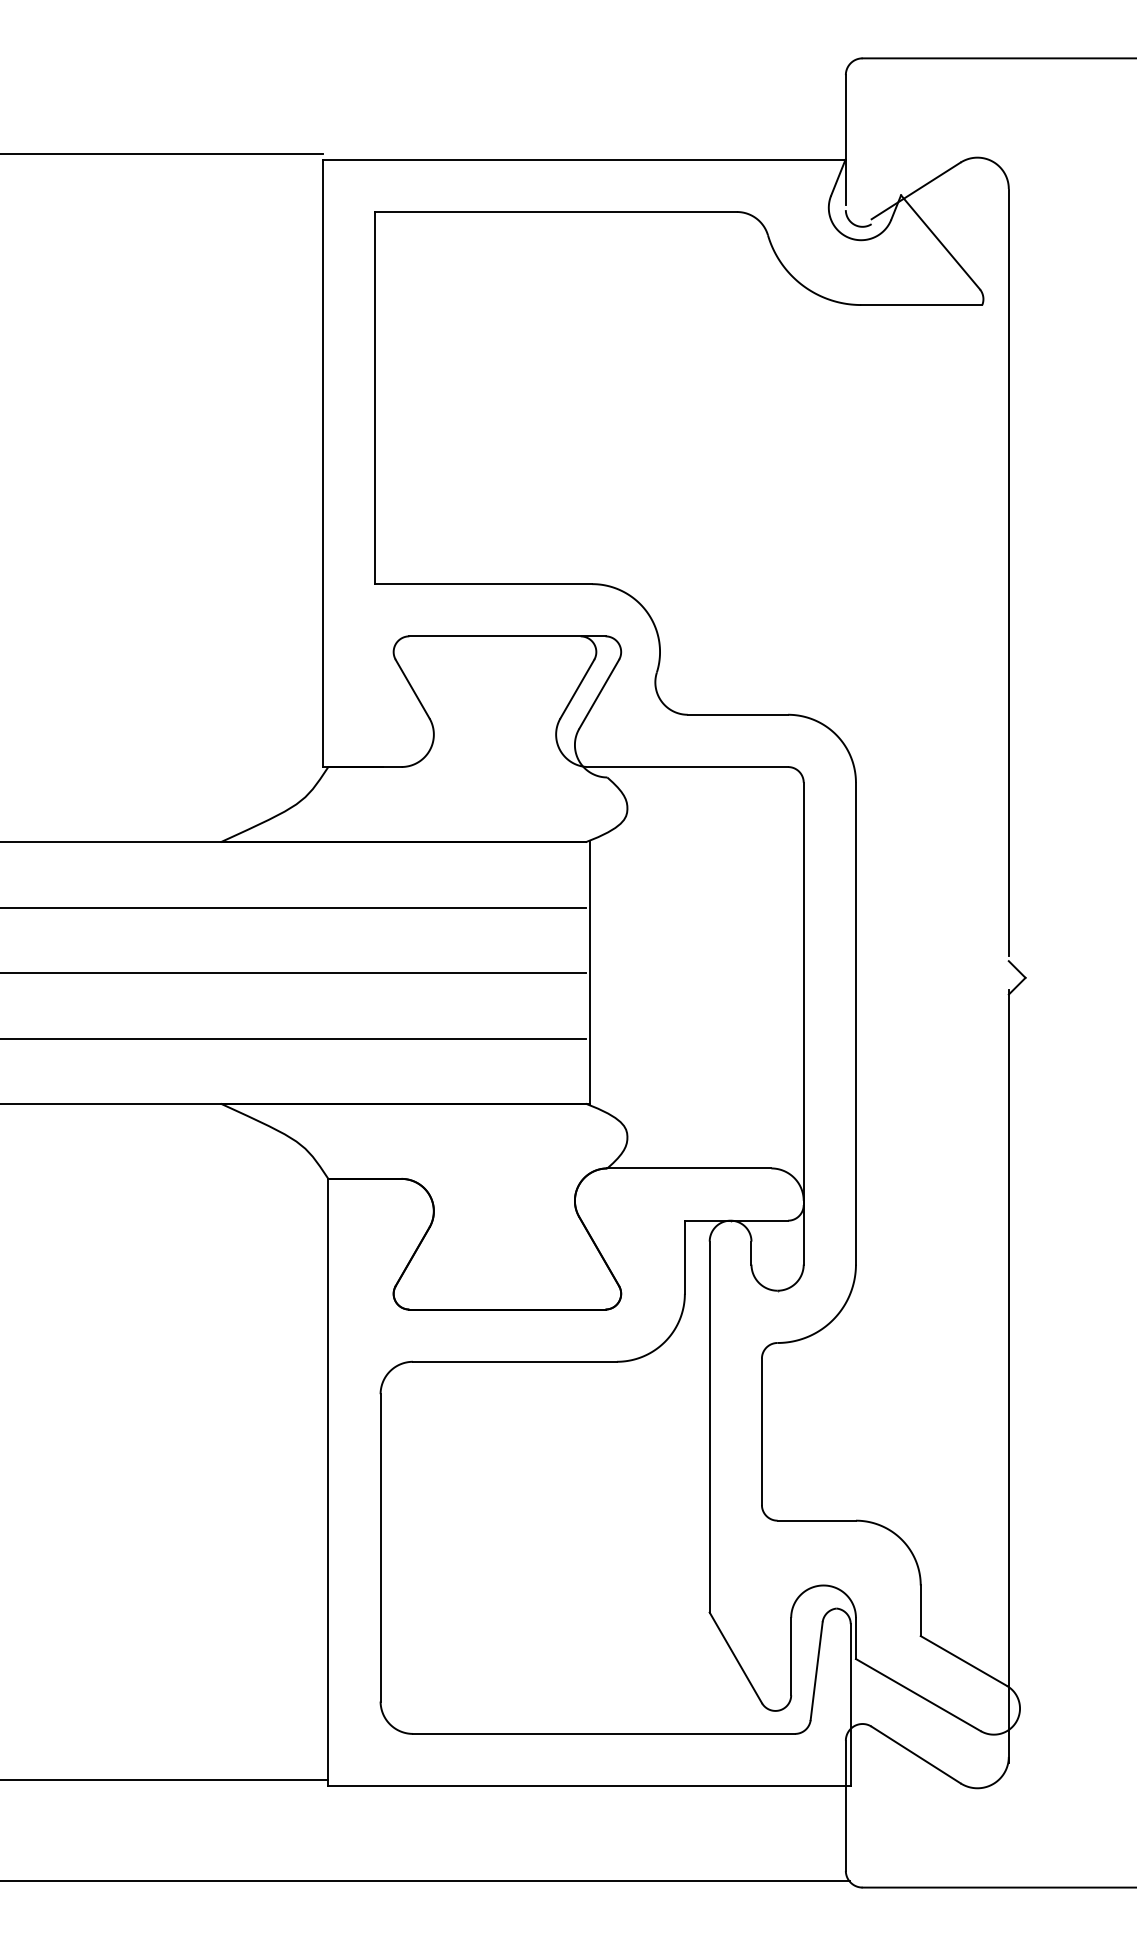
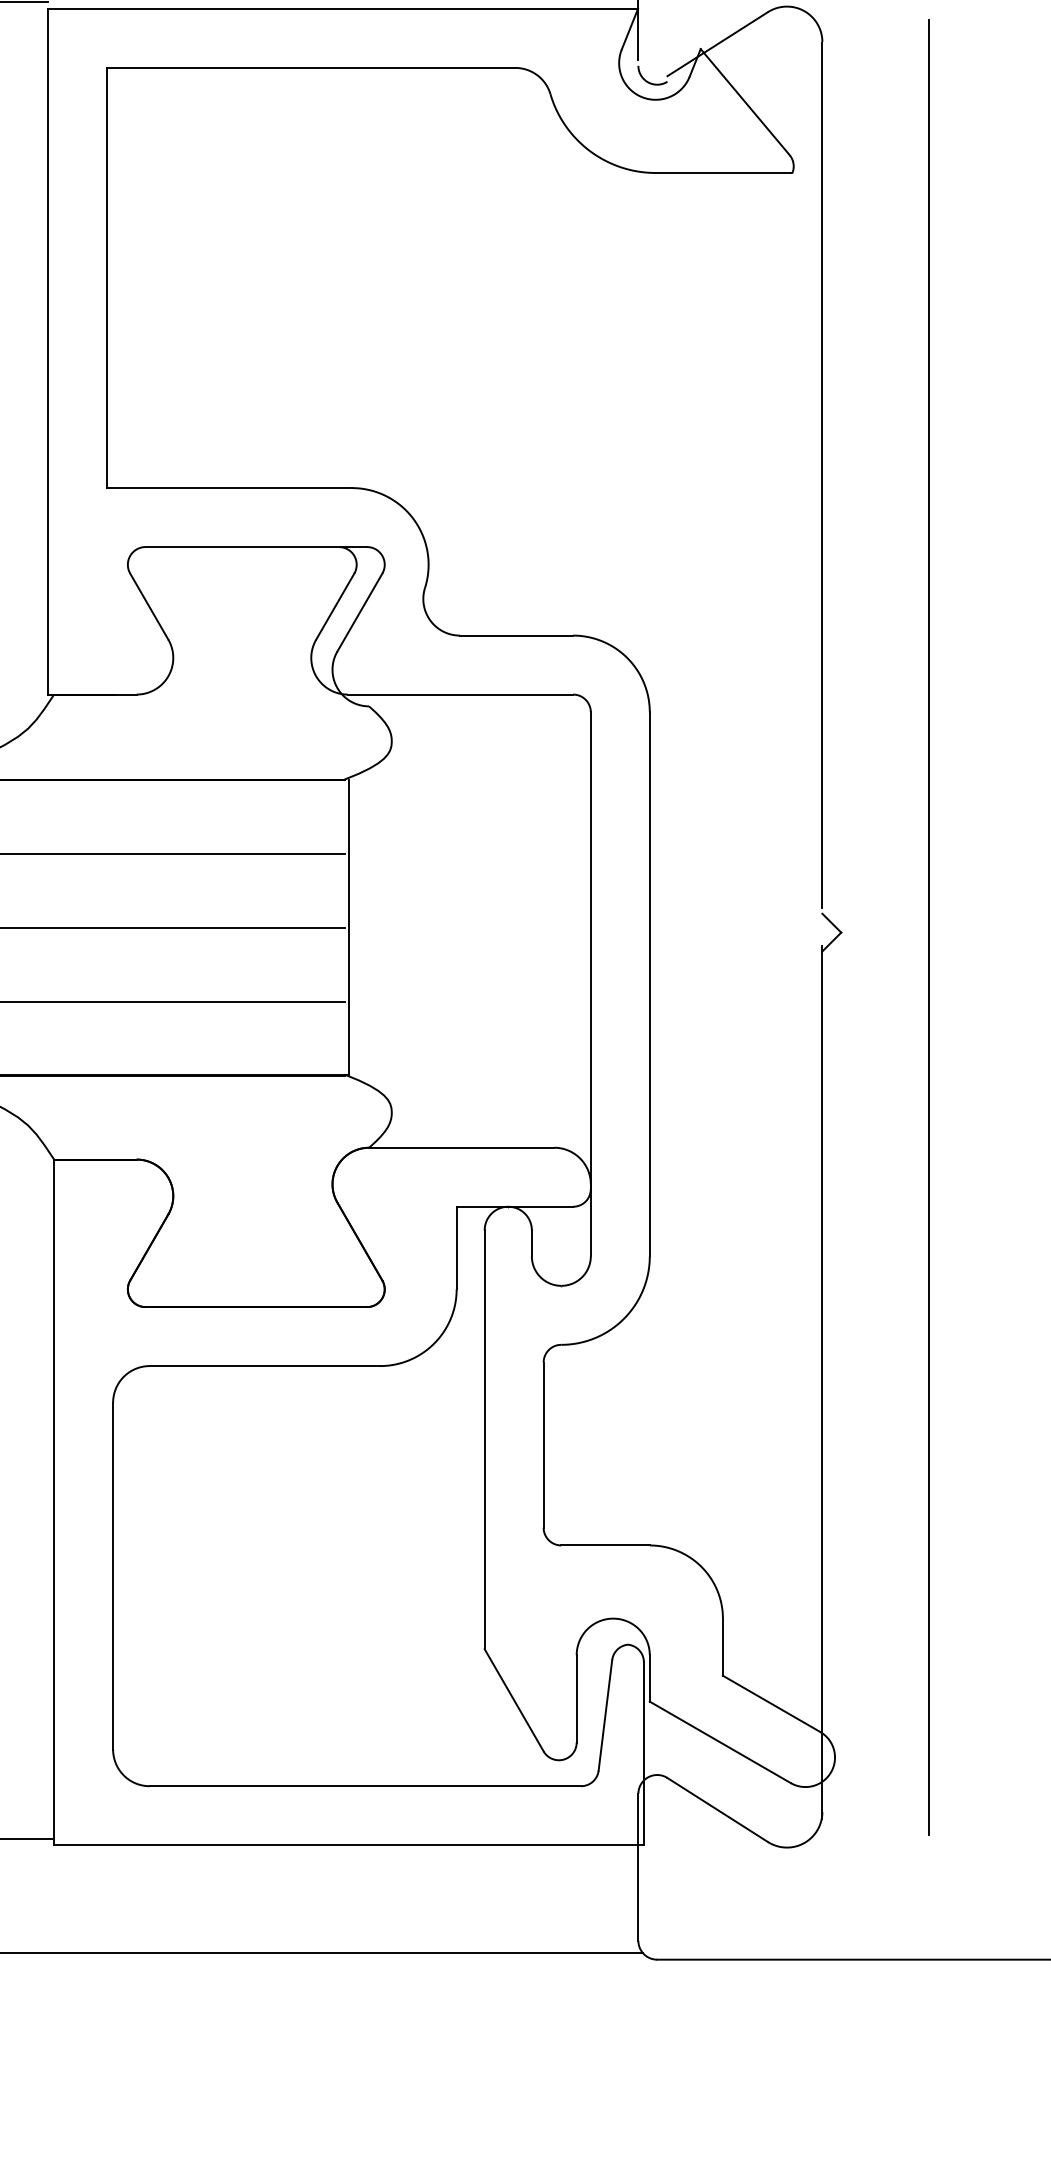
line: (1102, 972) -> (928, 926), added

